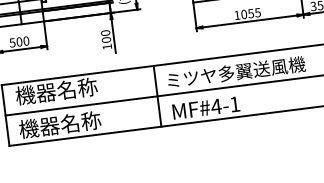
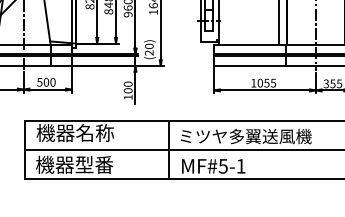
text: (216, 106) -> (223, 166), MF#4-1 -> MF#5-1
text: (80, 121) -> (94, 164), 機器名称 -> 機器型番

